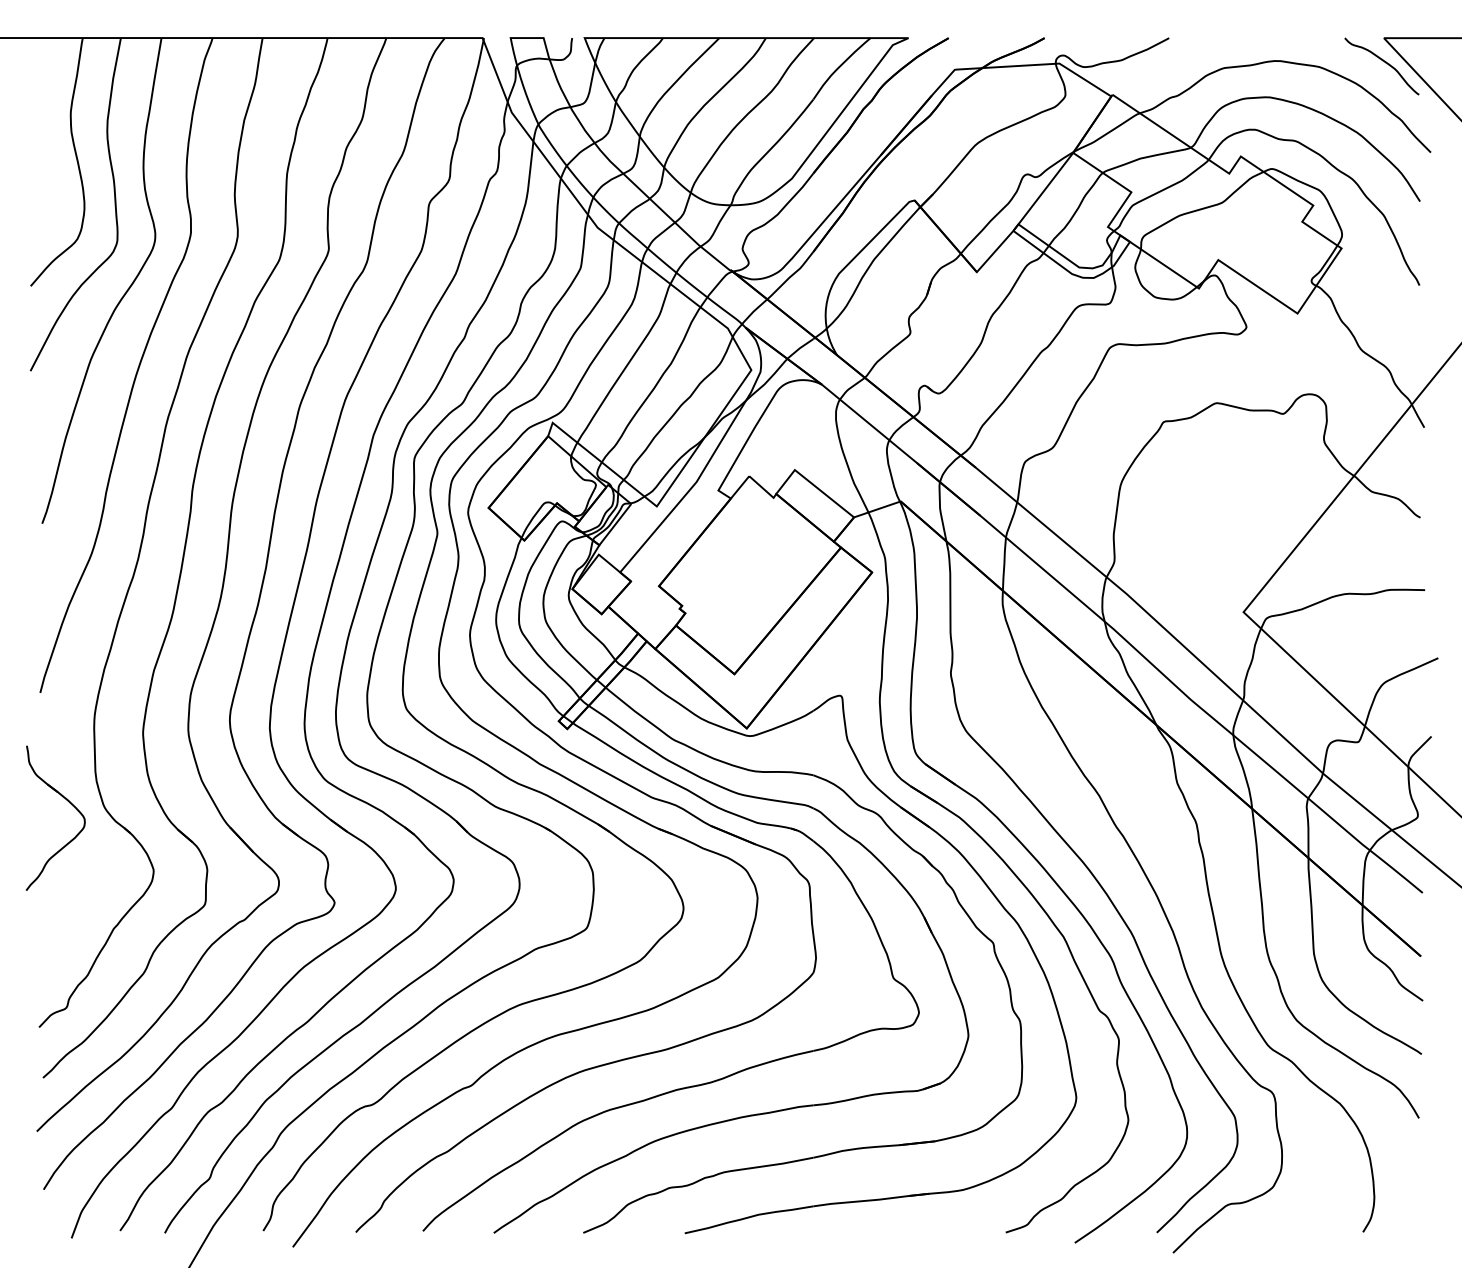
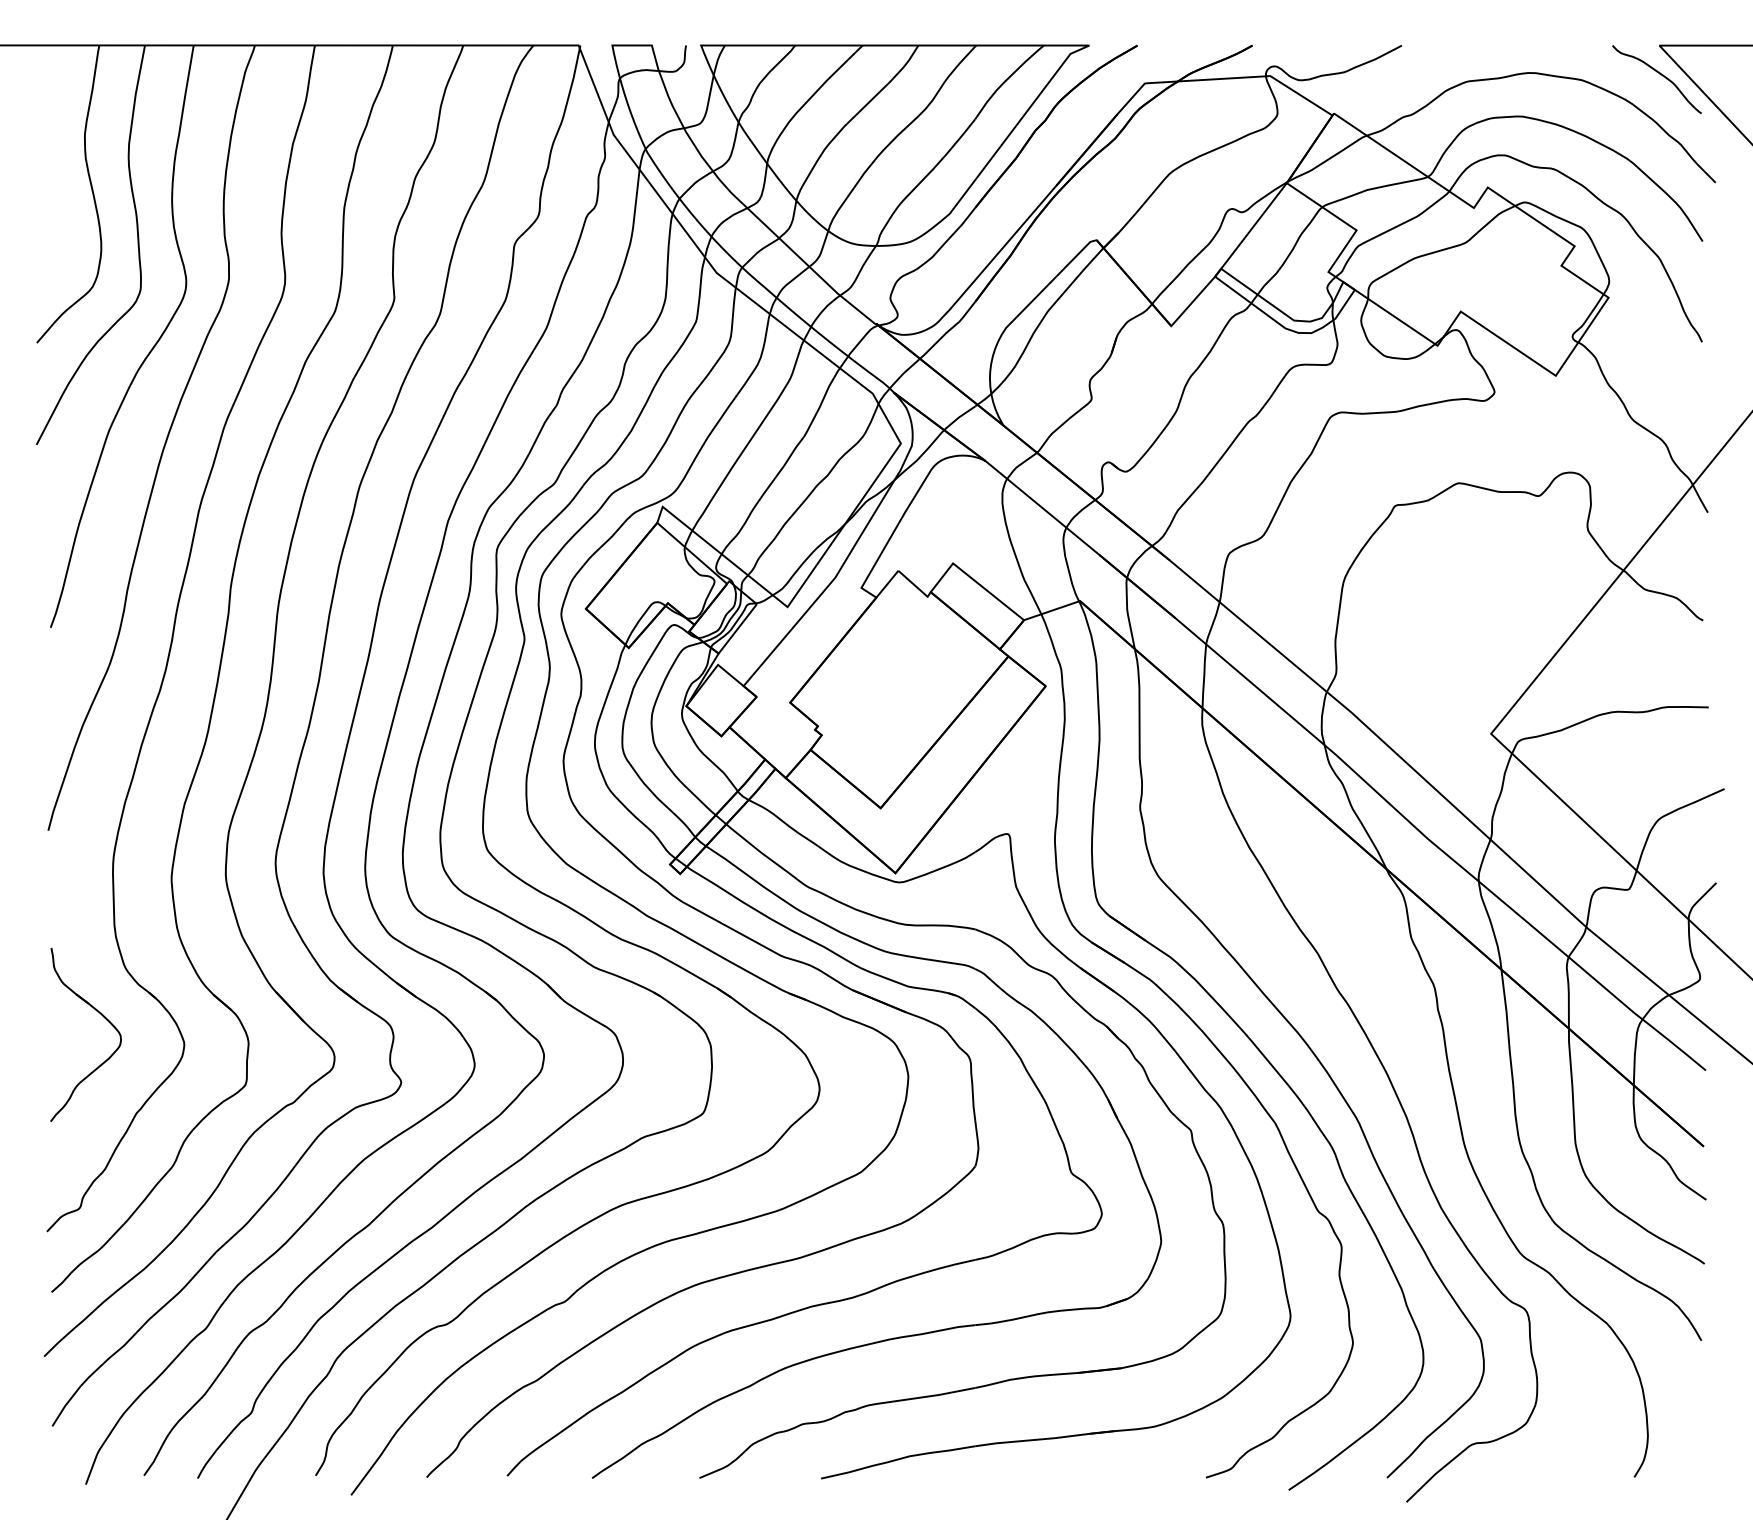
part: (69, 803) -> (102, 1017), moved

